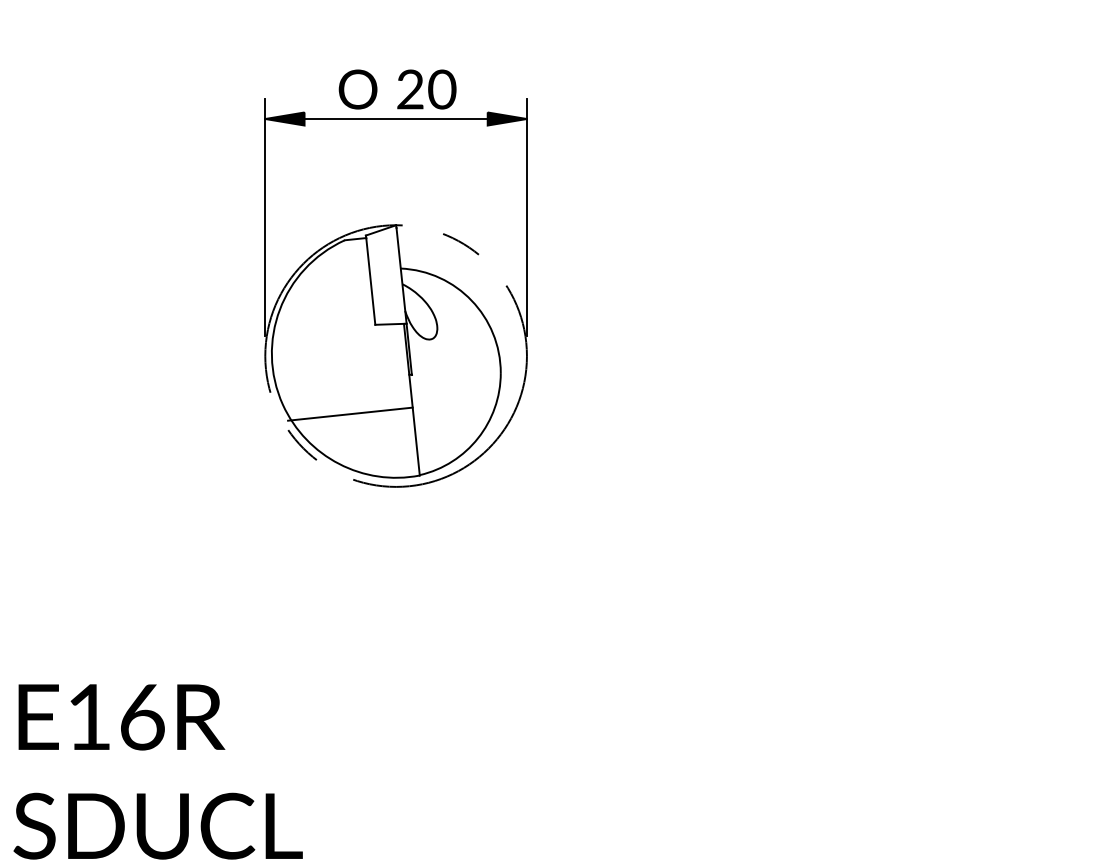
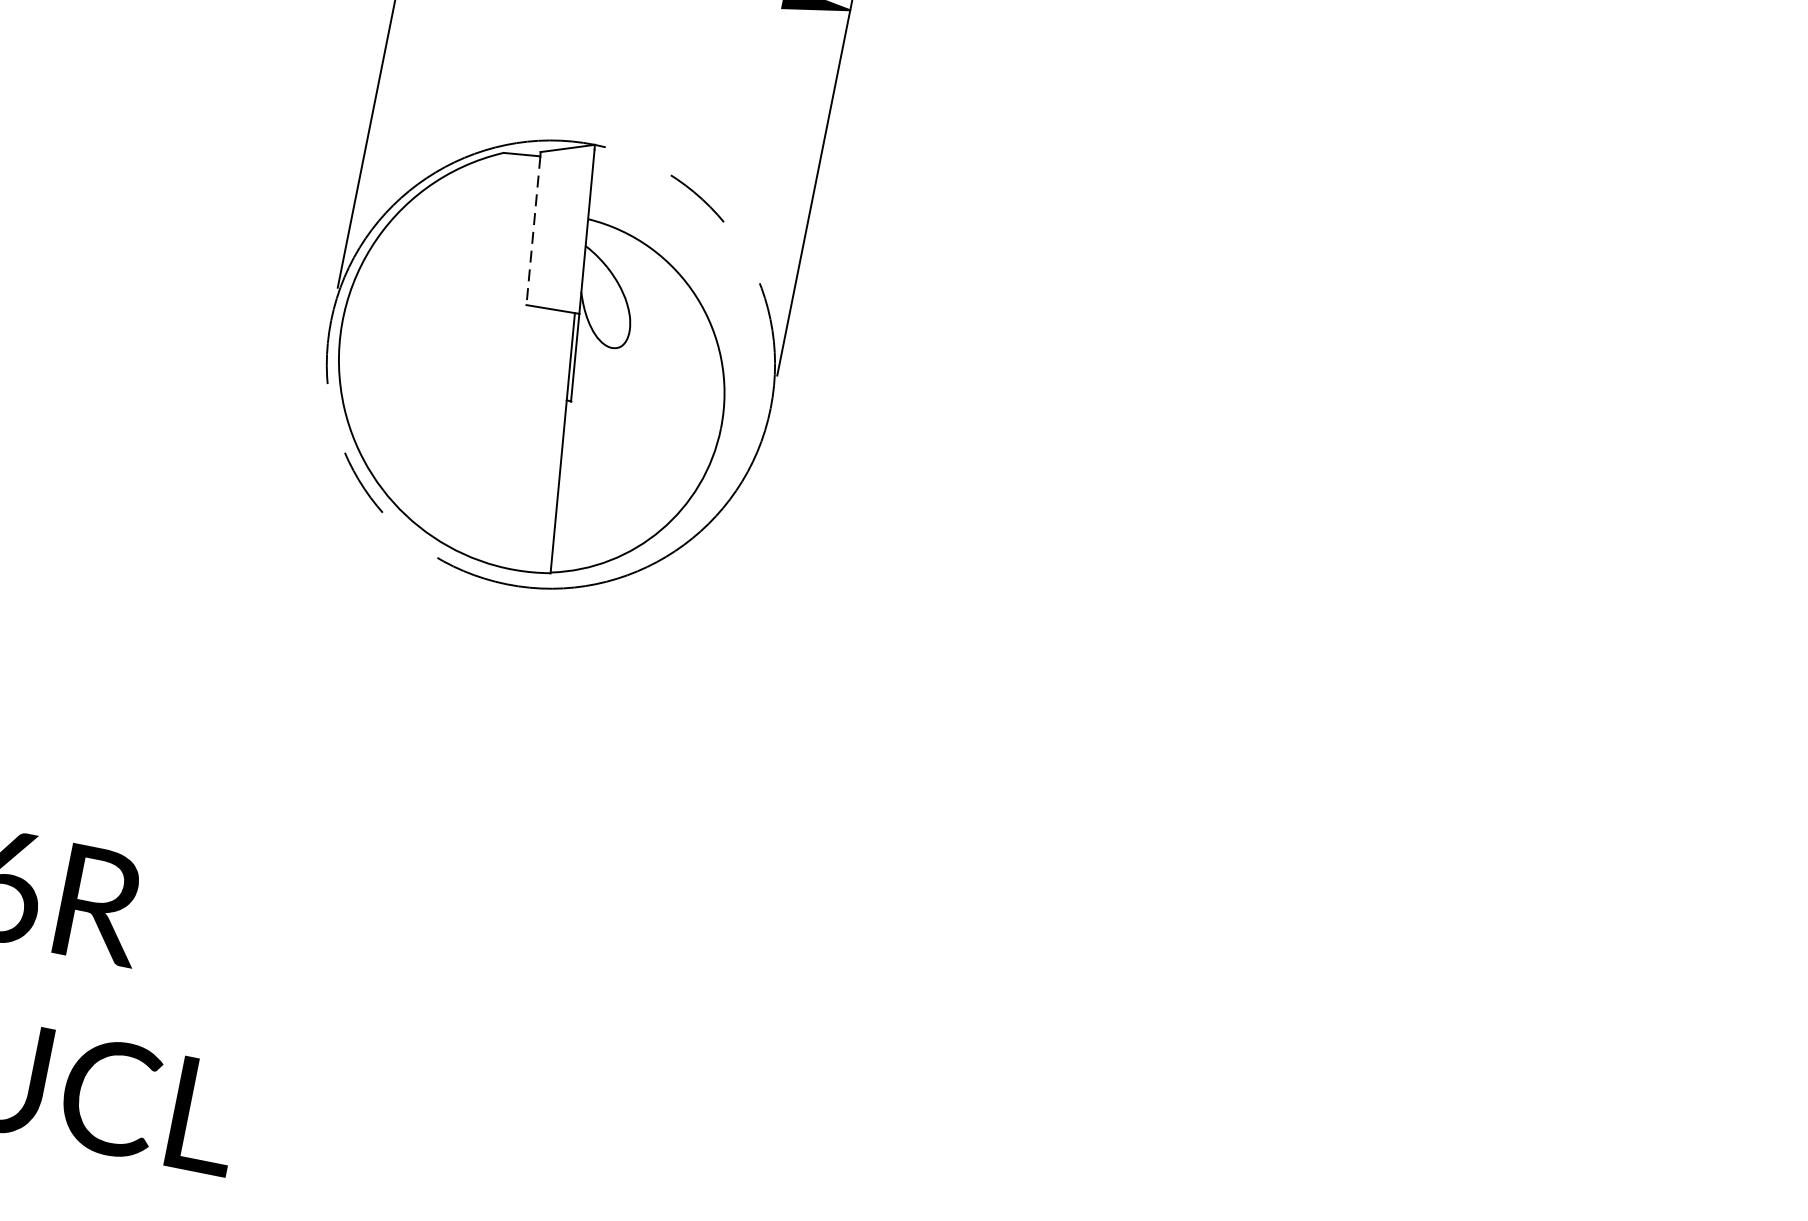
line: (370, 282) -> (532, 232), solid -> dashed
line: (350, 413) -> (455, 445), removed

